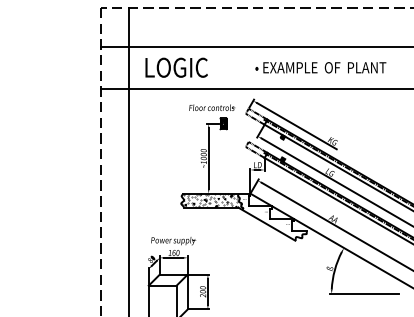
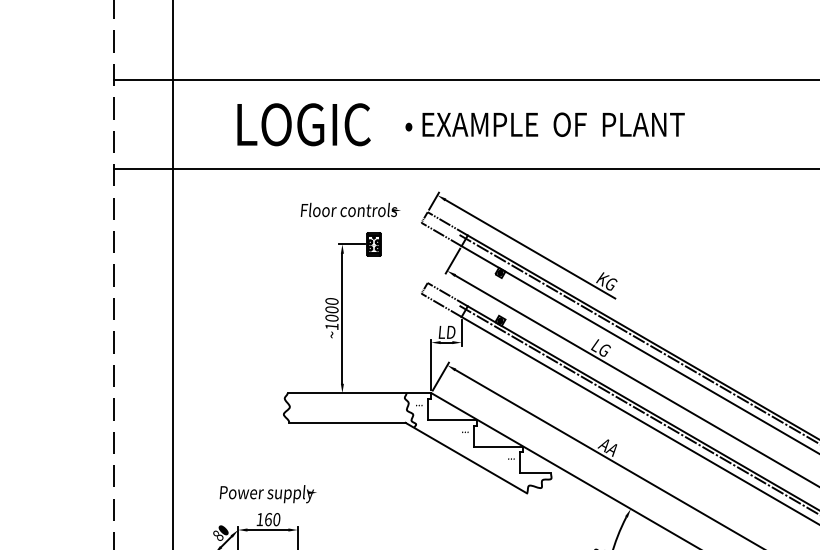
text: (176, 67) -> (303, 124), moved
text: (320, 67) -> (544, 124), moved
hatch: (211, 200) -> (348, 407), removed

